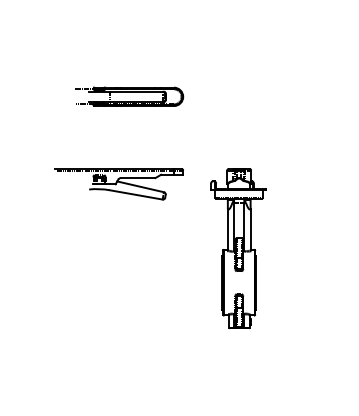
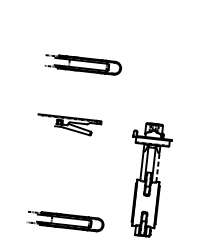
part: (118, 184) -> (68, 125), size x0.7
line: (250, 229) -> (157, 167), solid -> dashed
part: (129, 319) -> (65, 221), added

